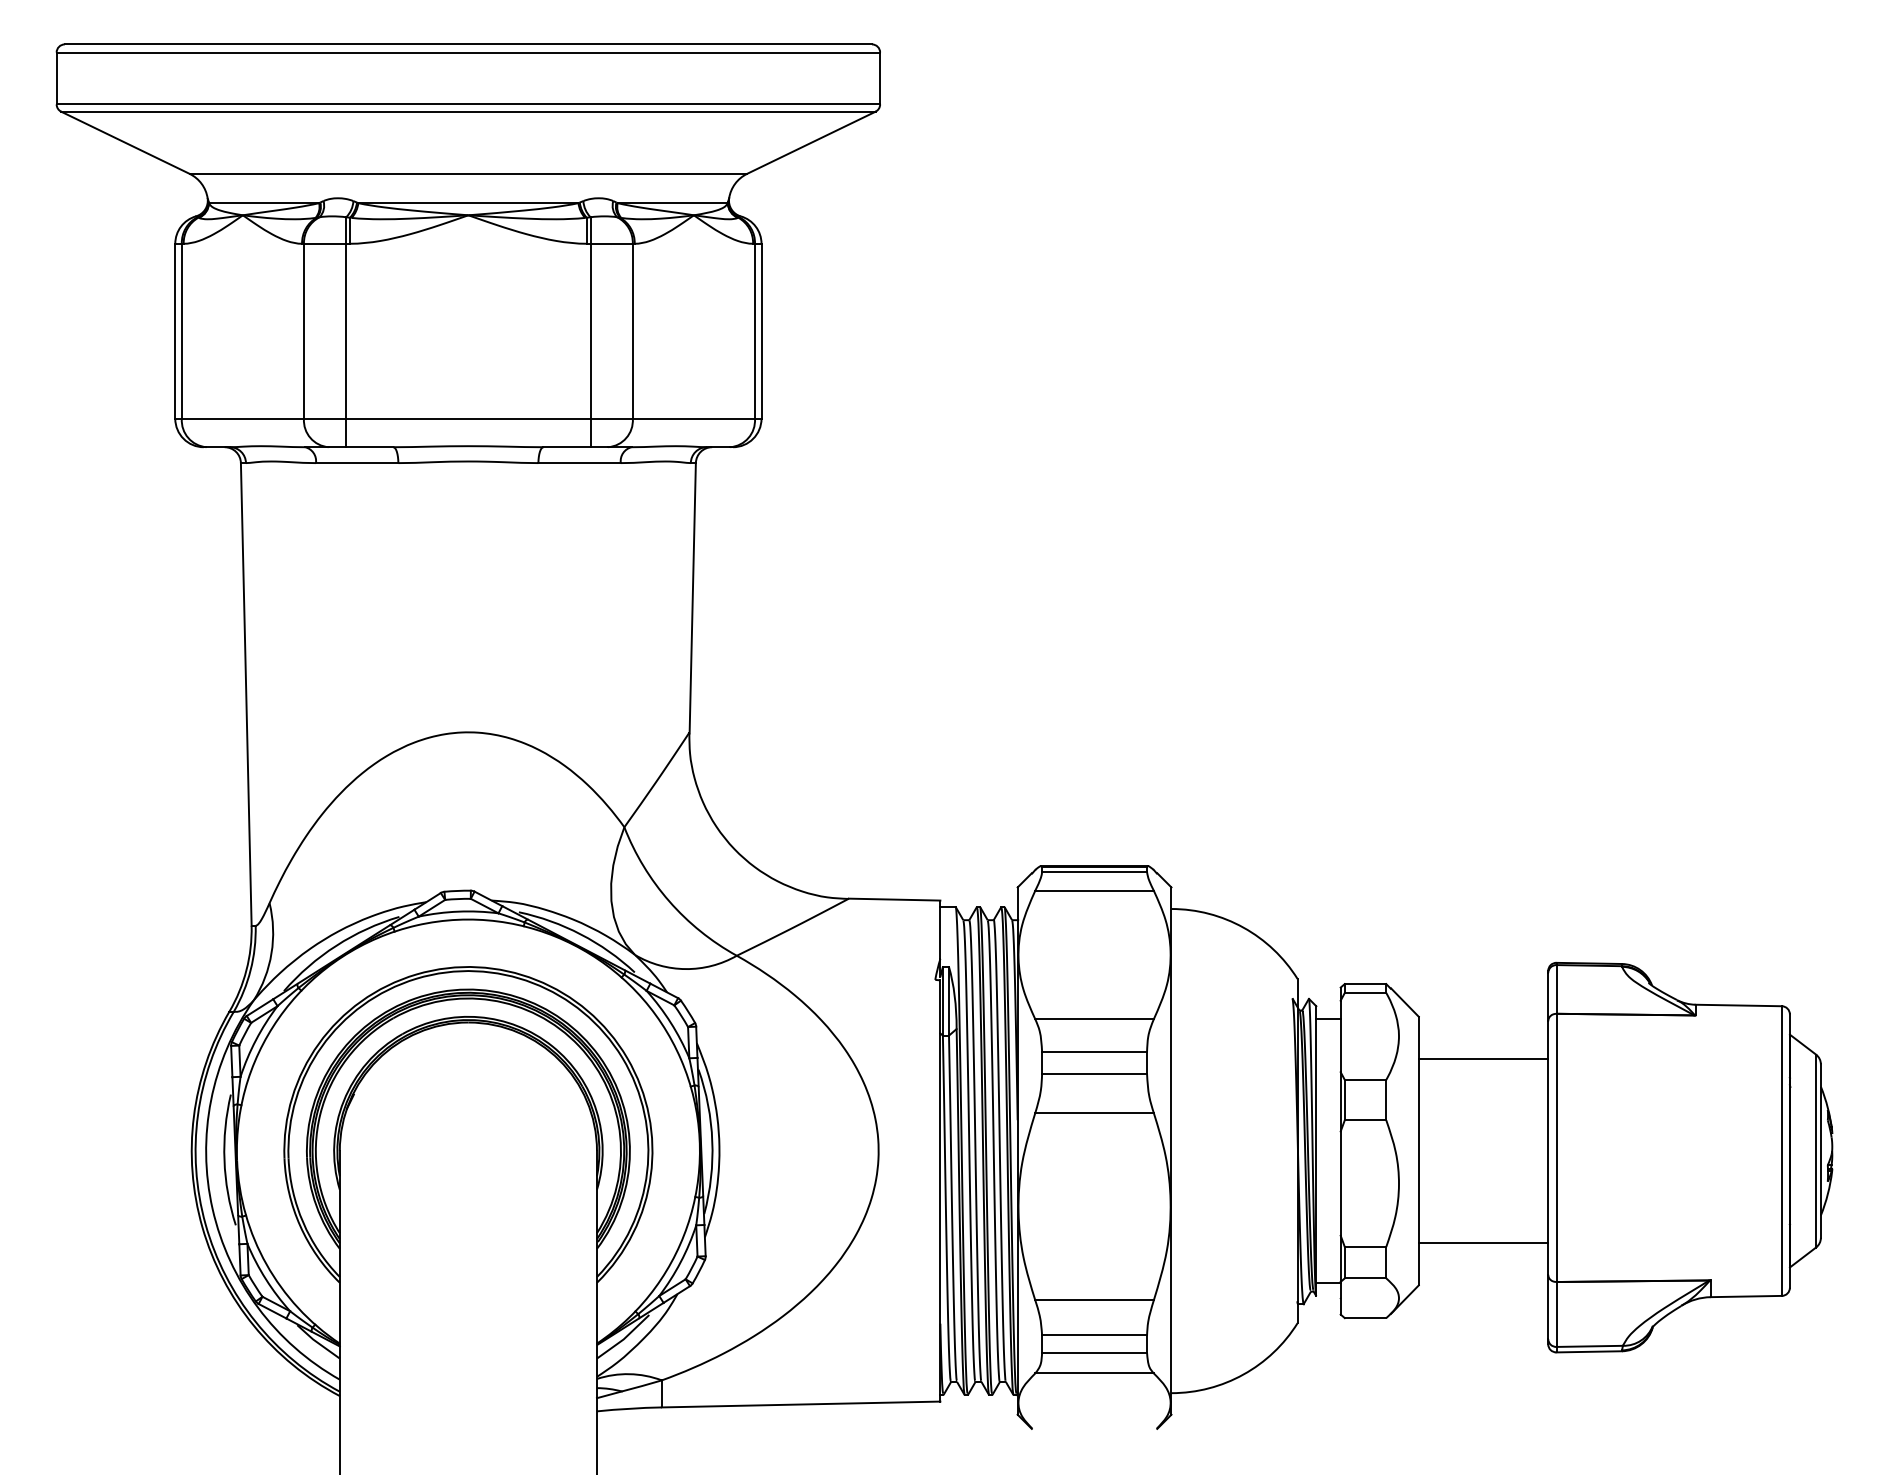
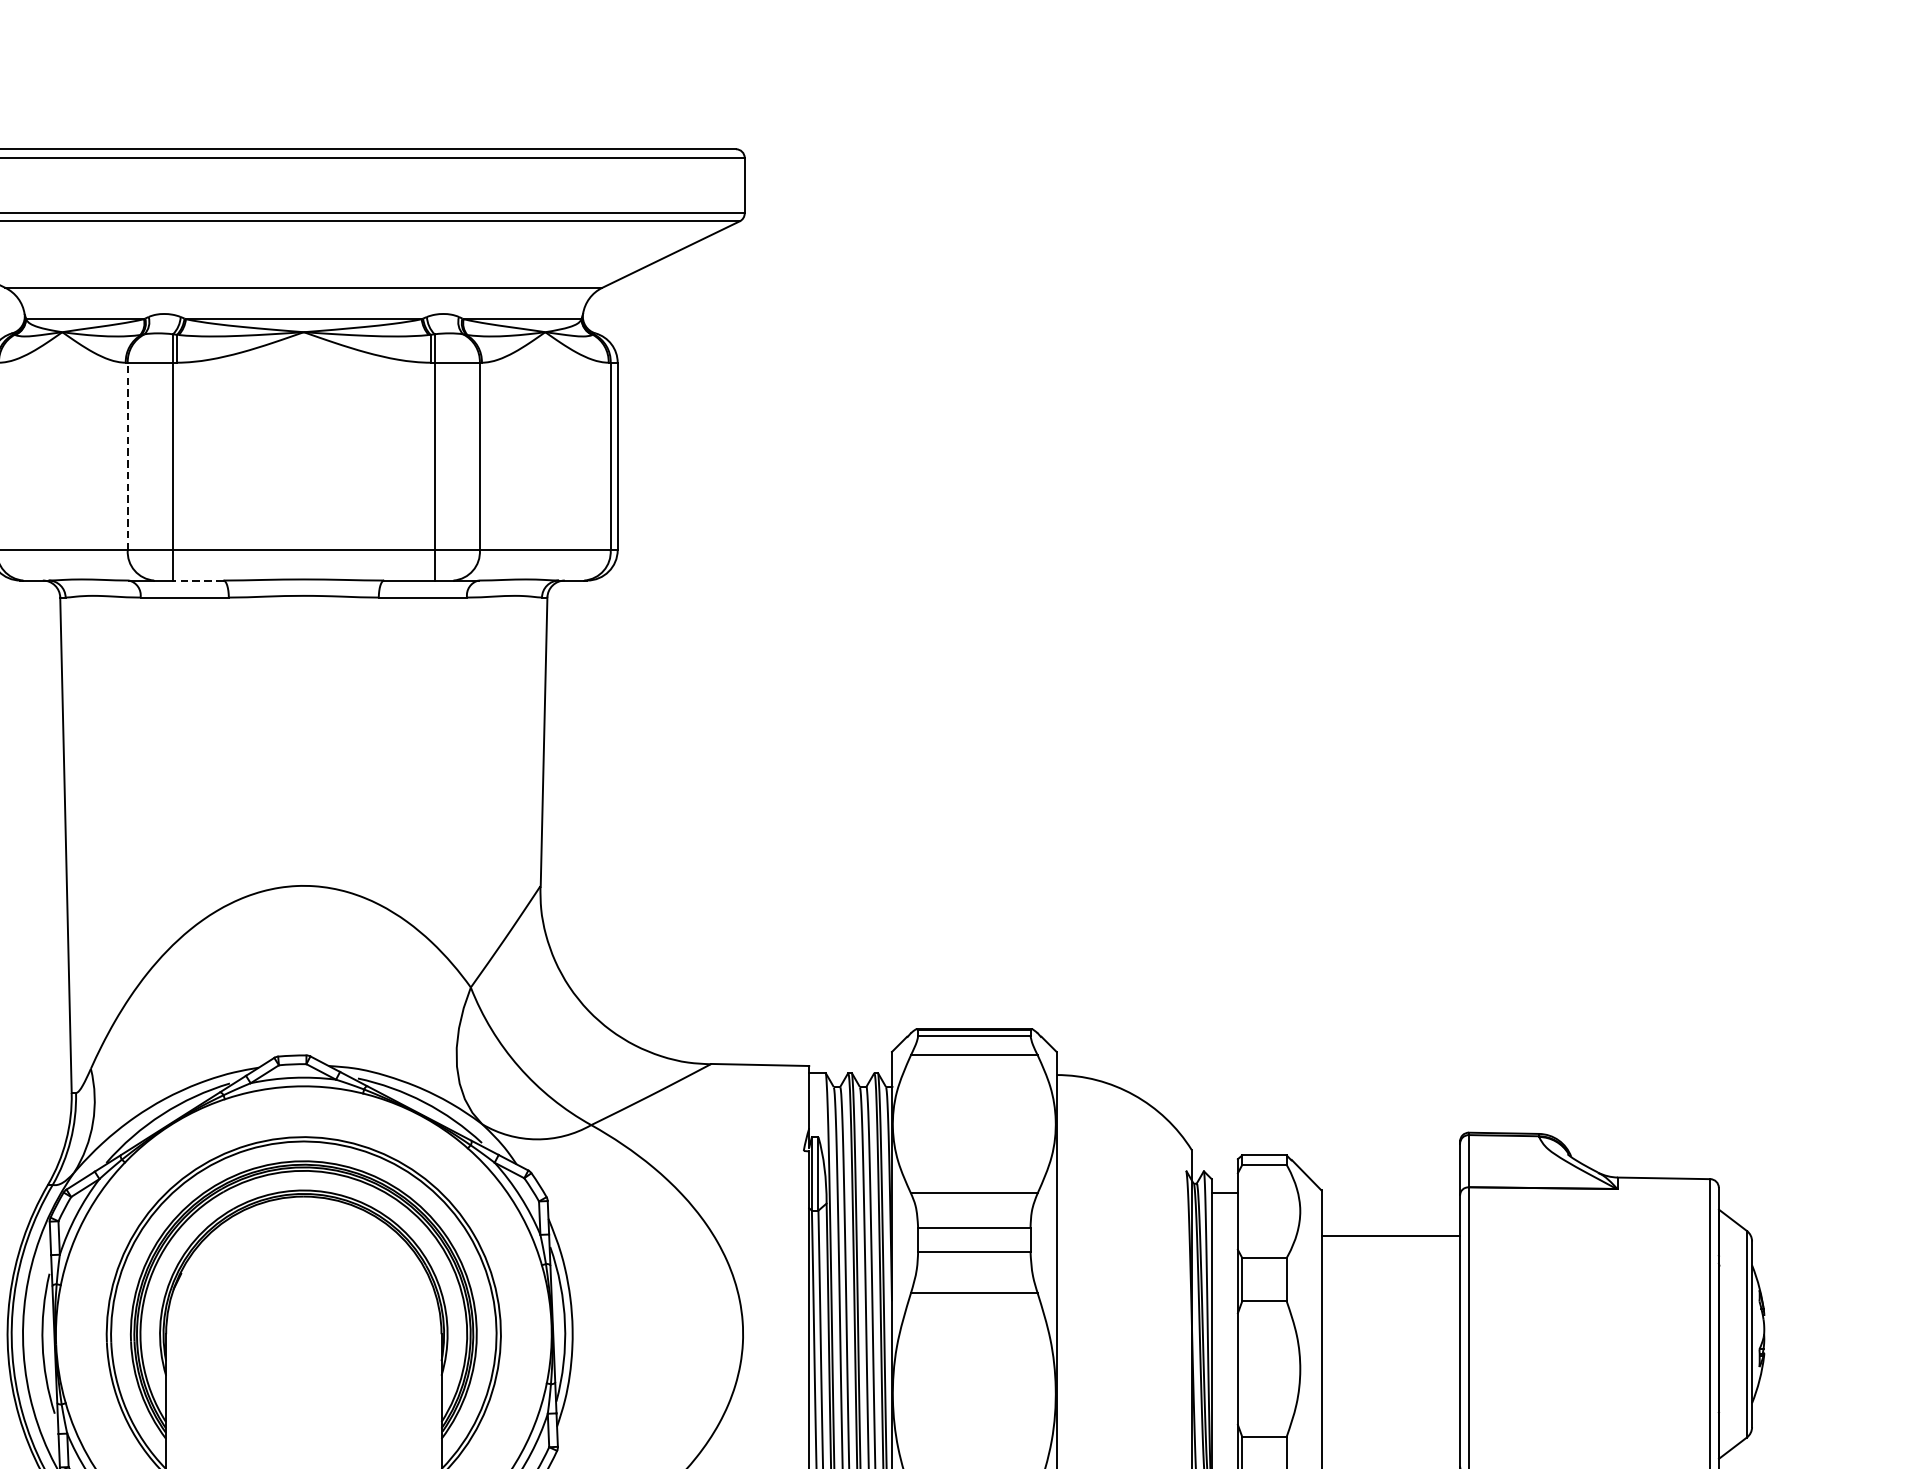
line: (303, 330) -> (127, 455), solid -> dashed
line: (369, 447) -> (197, 580), solid -> dashed
line: (1483, 1243) -> (1390, 1433), removed

